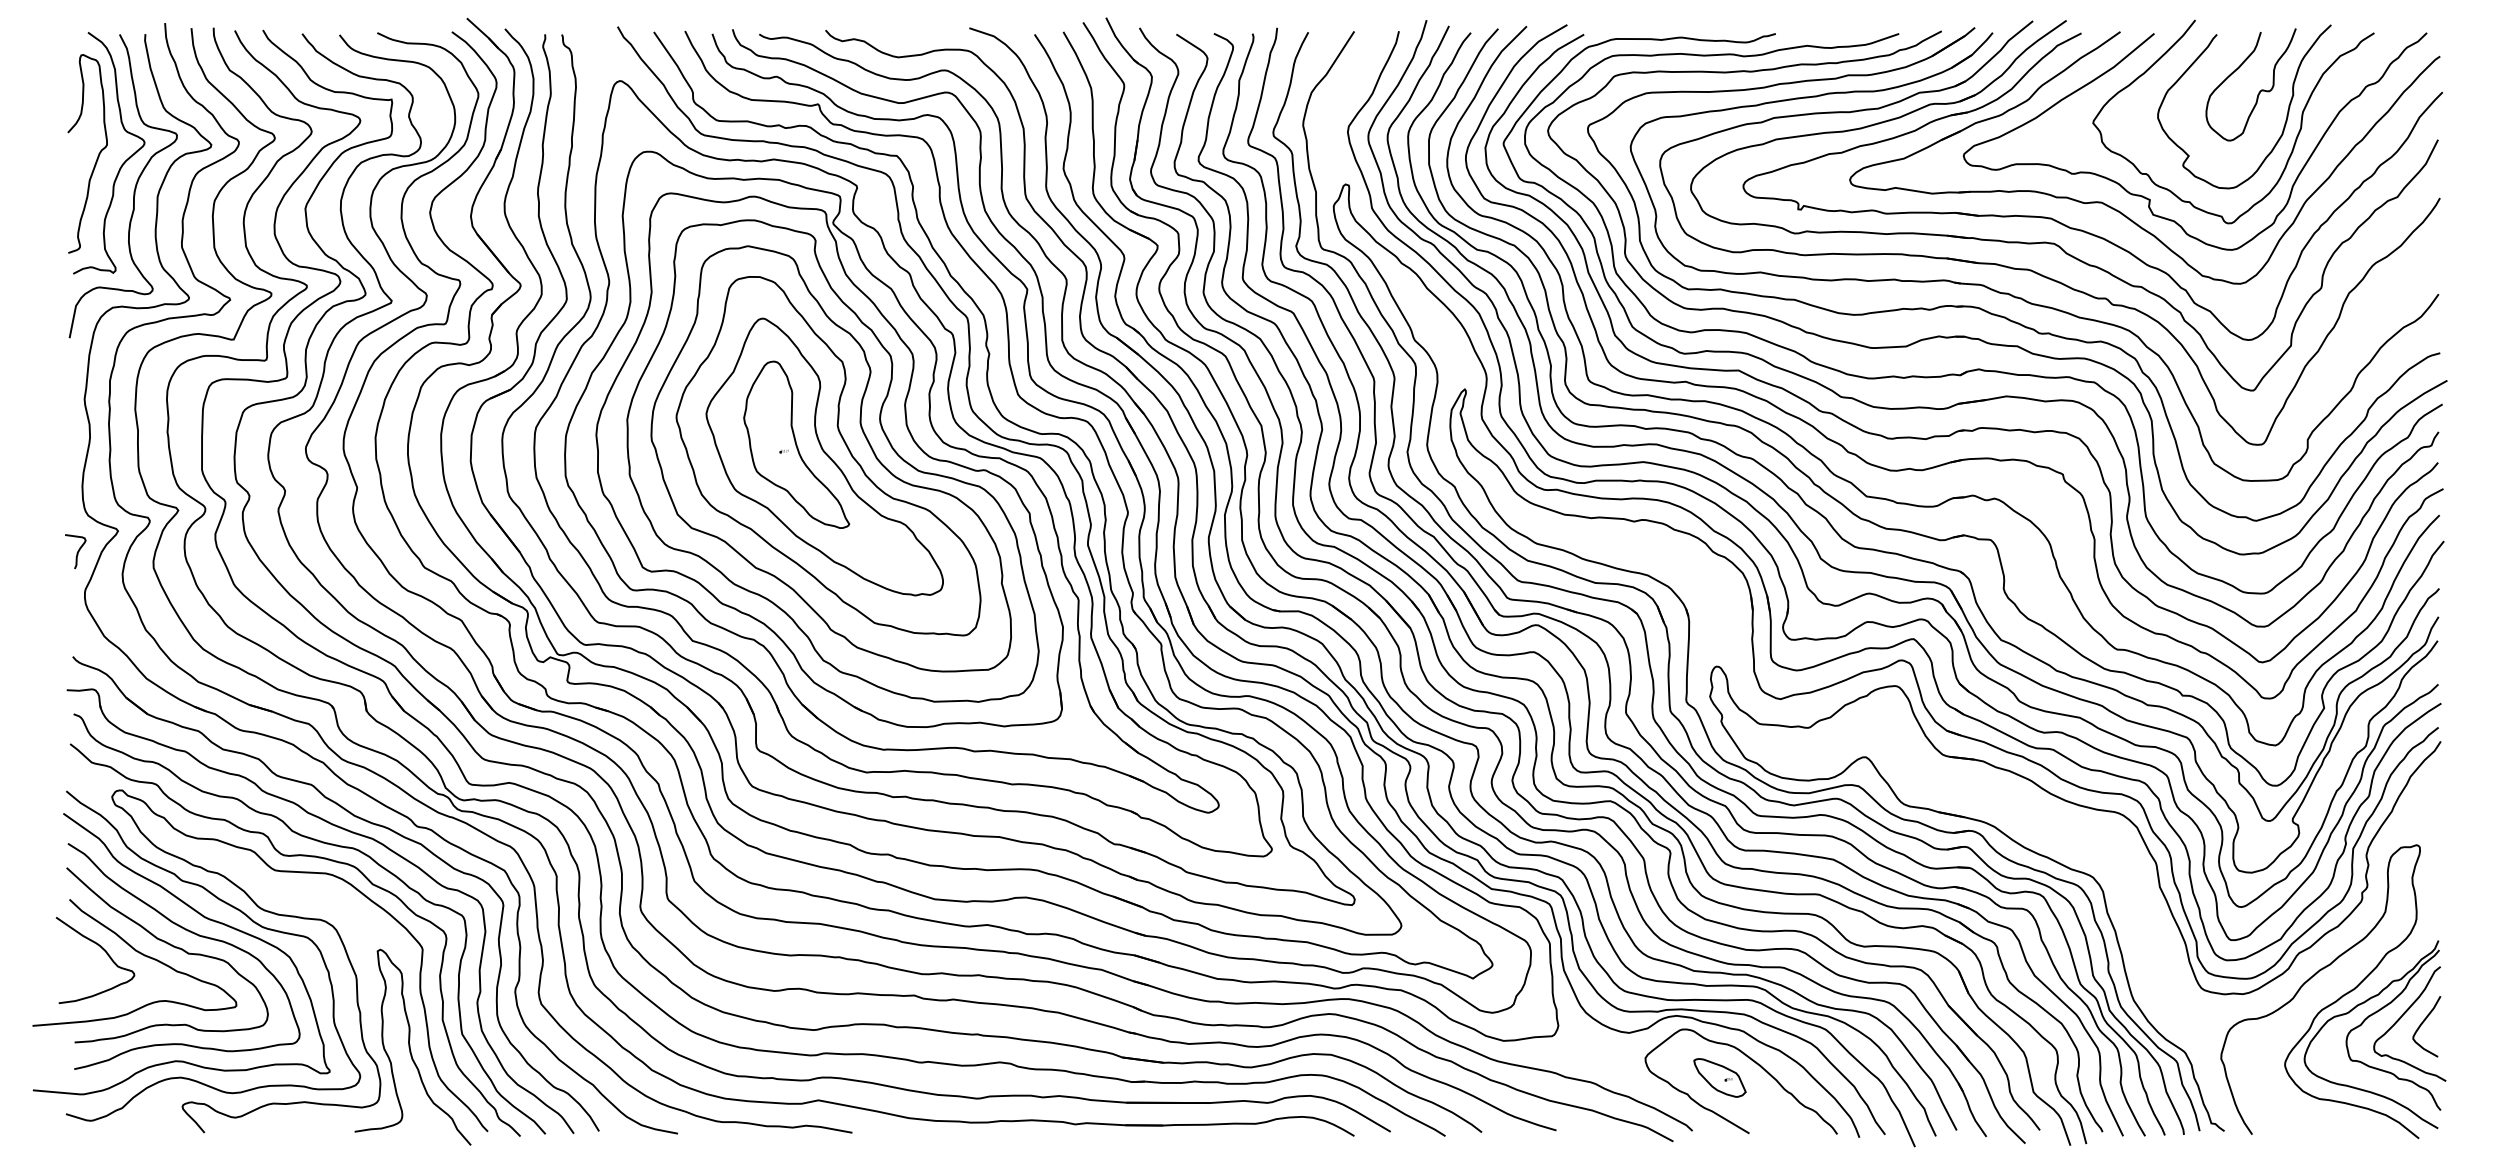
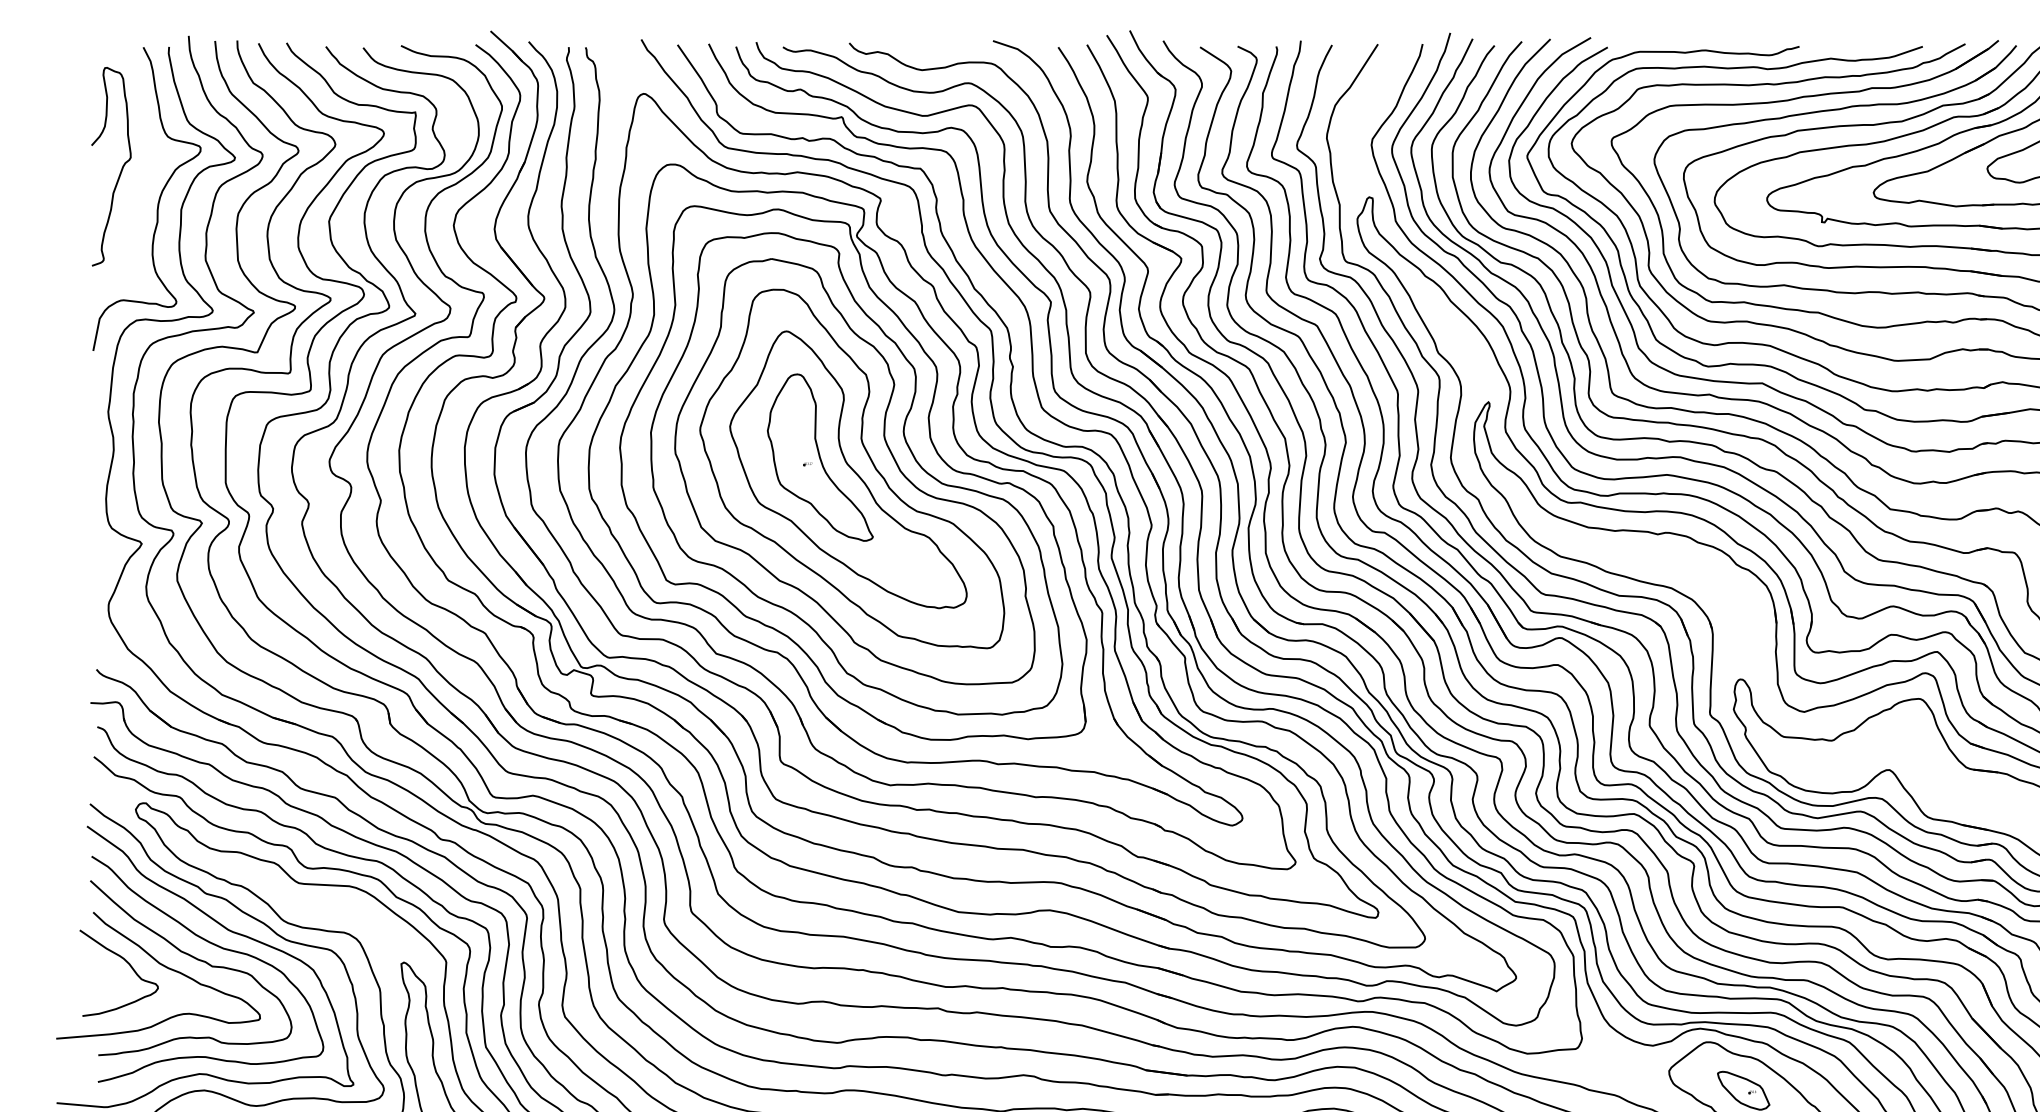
curve: (121, 164) -> (145, 177), removed
curve: (77, 551) -> (101, 564), removed

